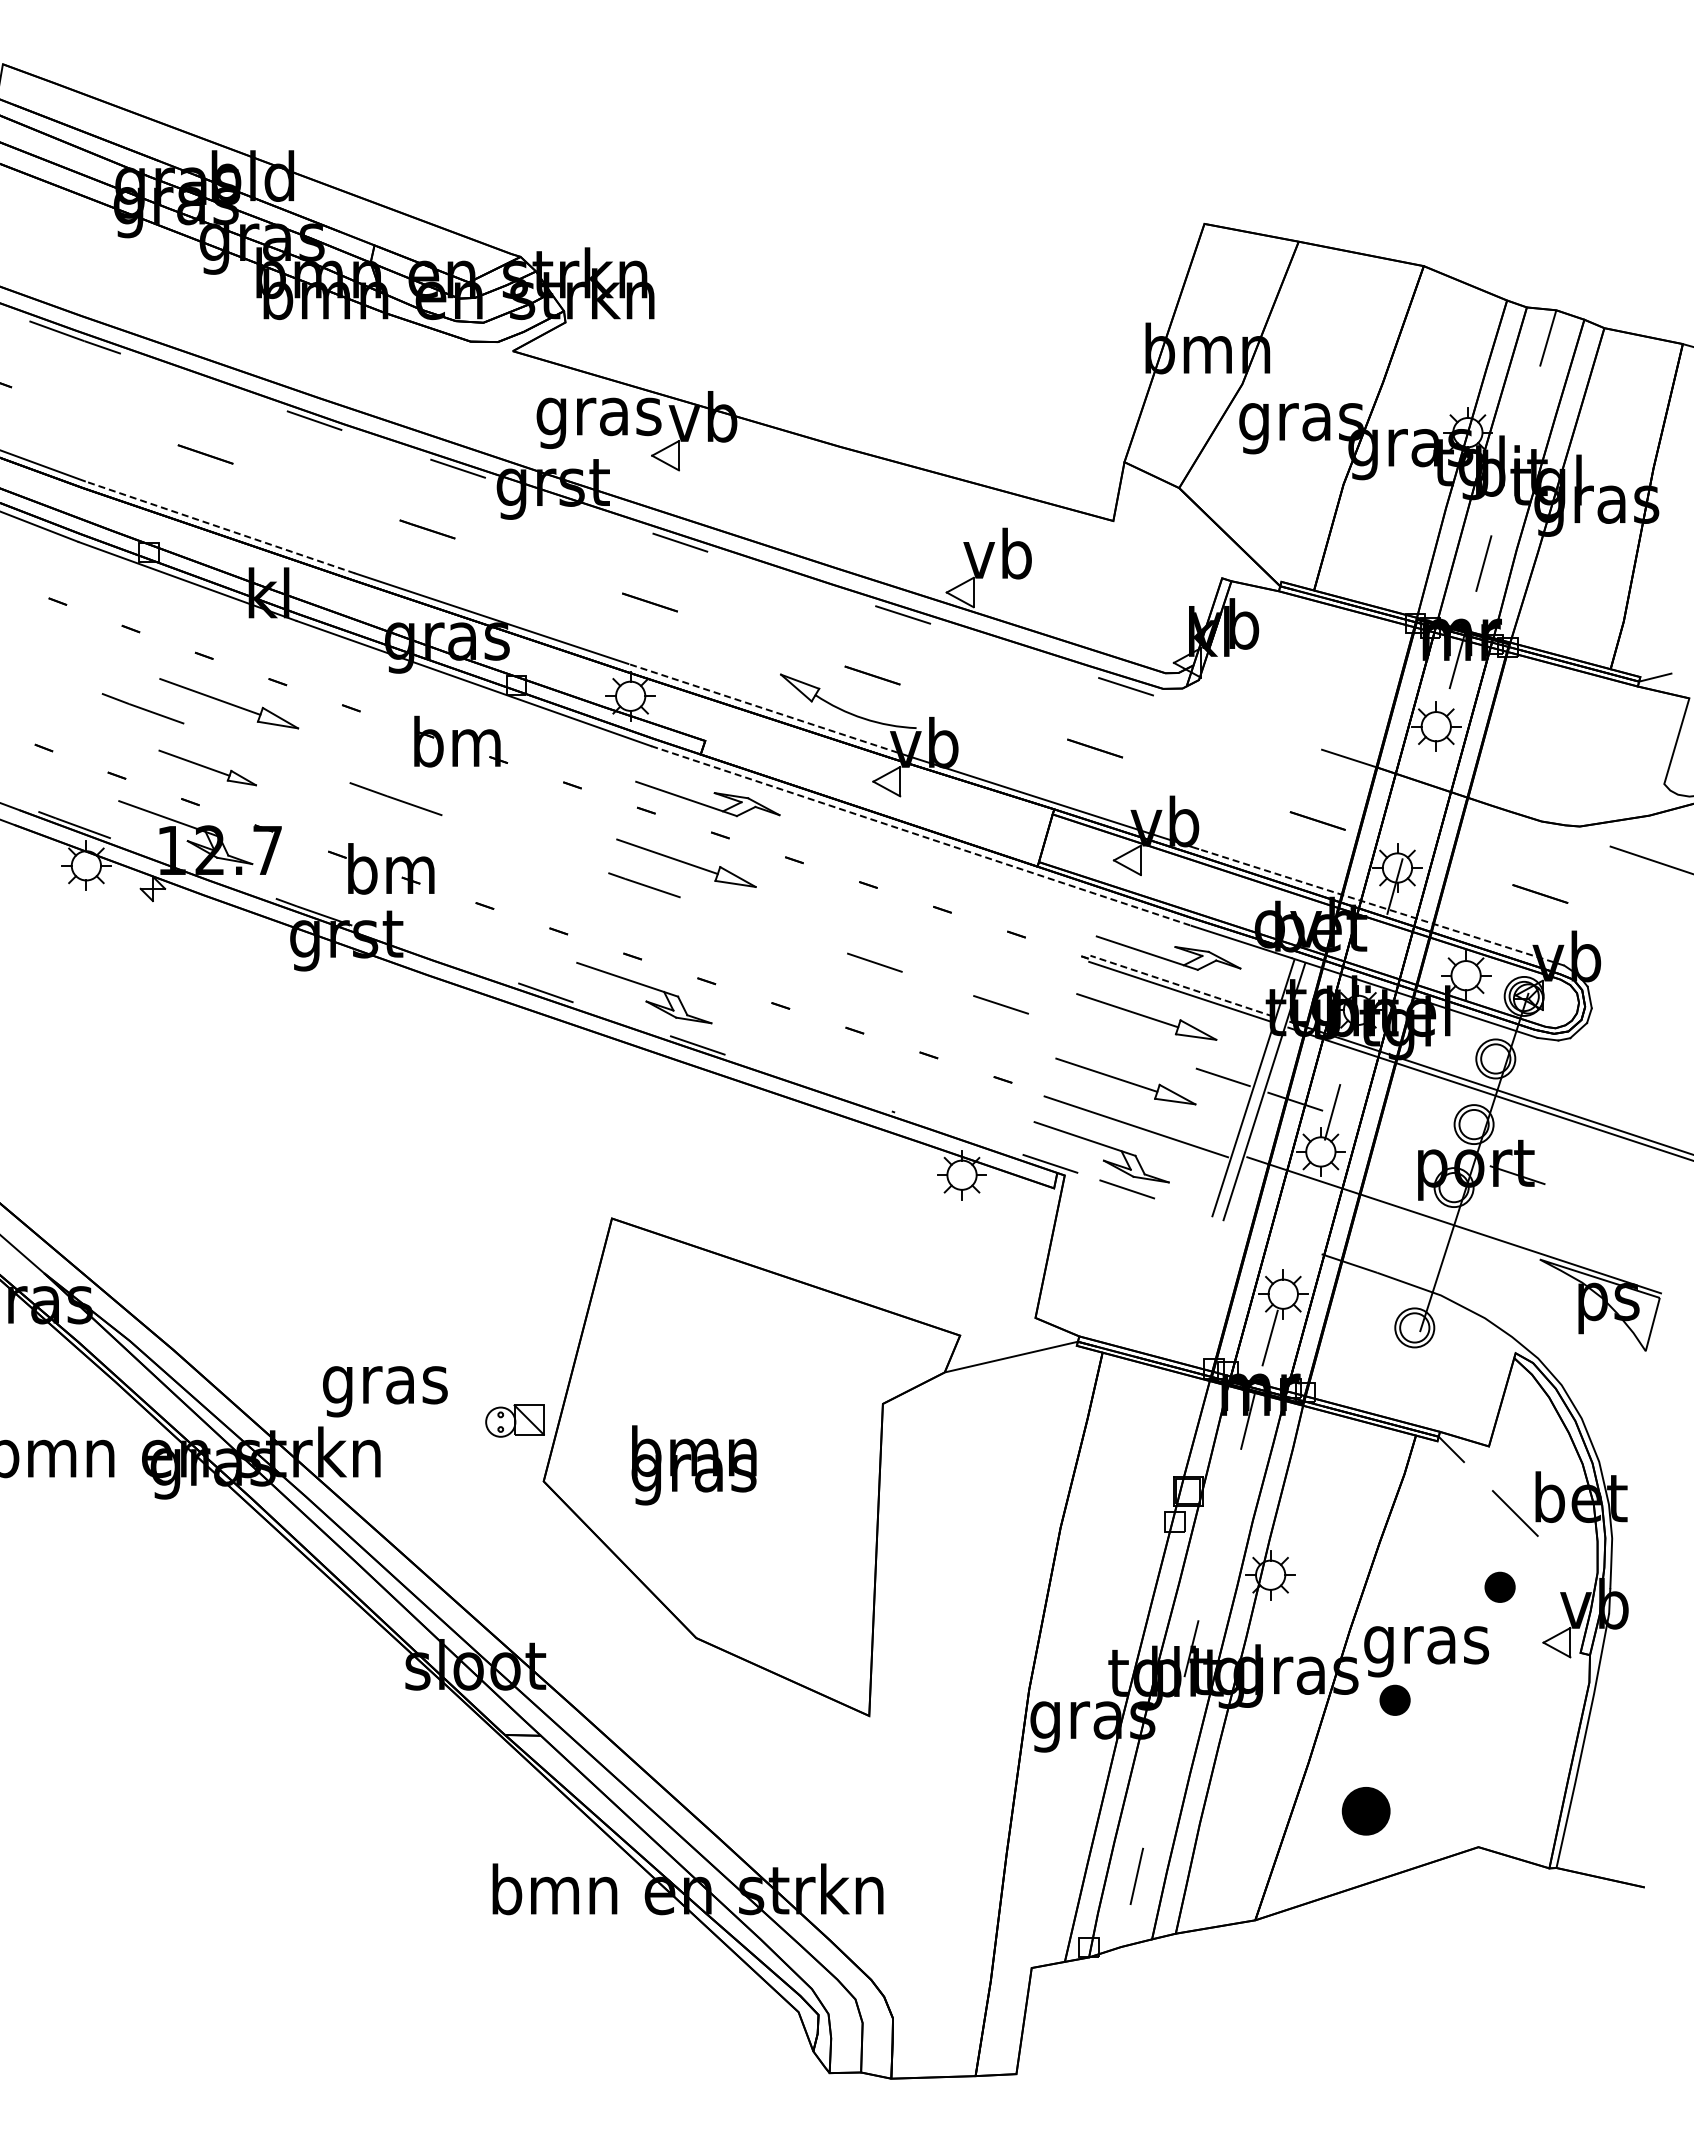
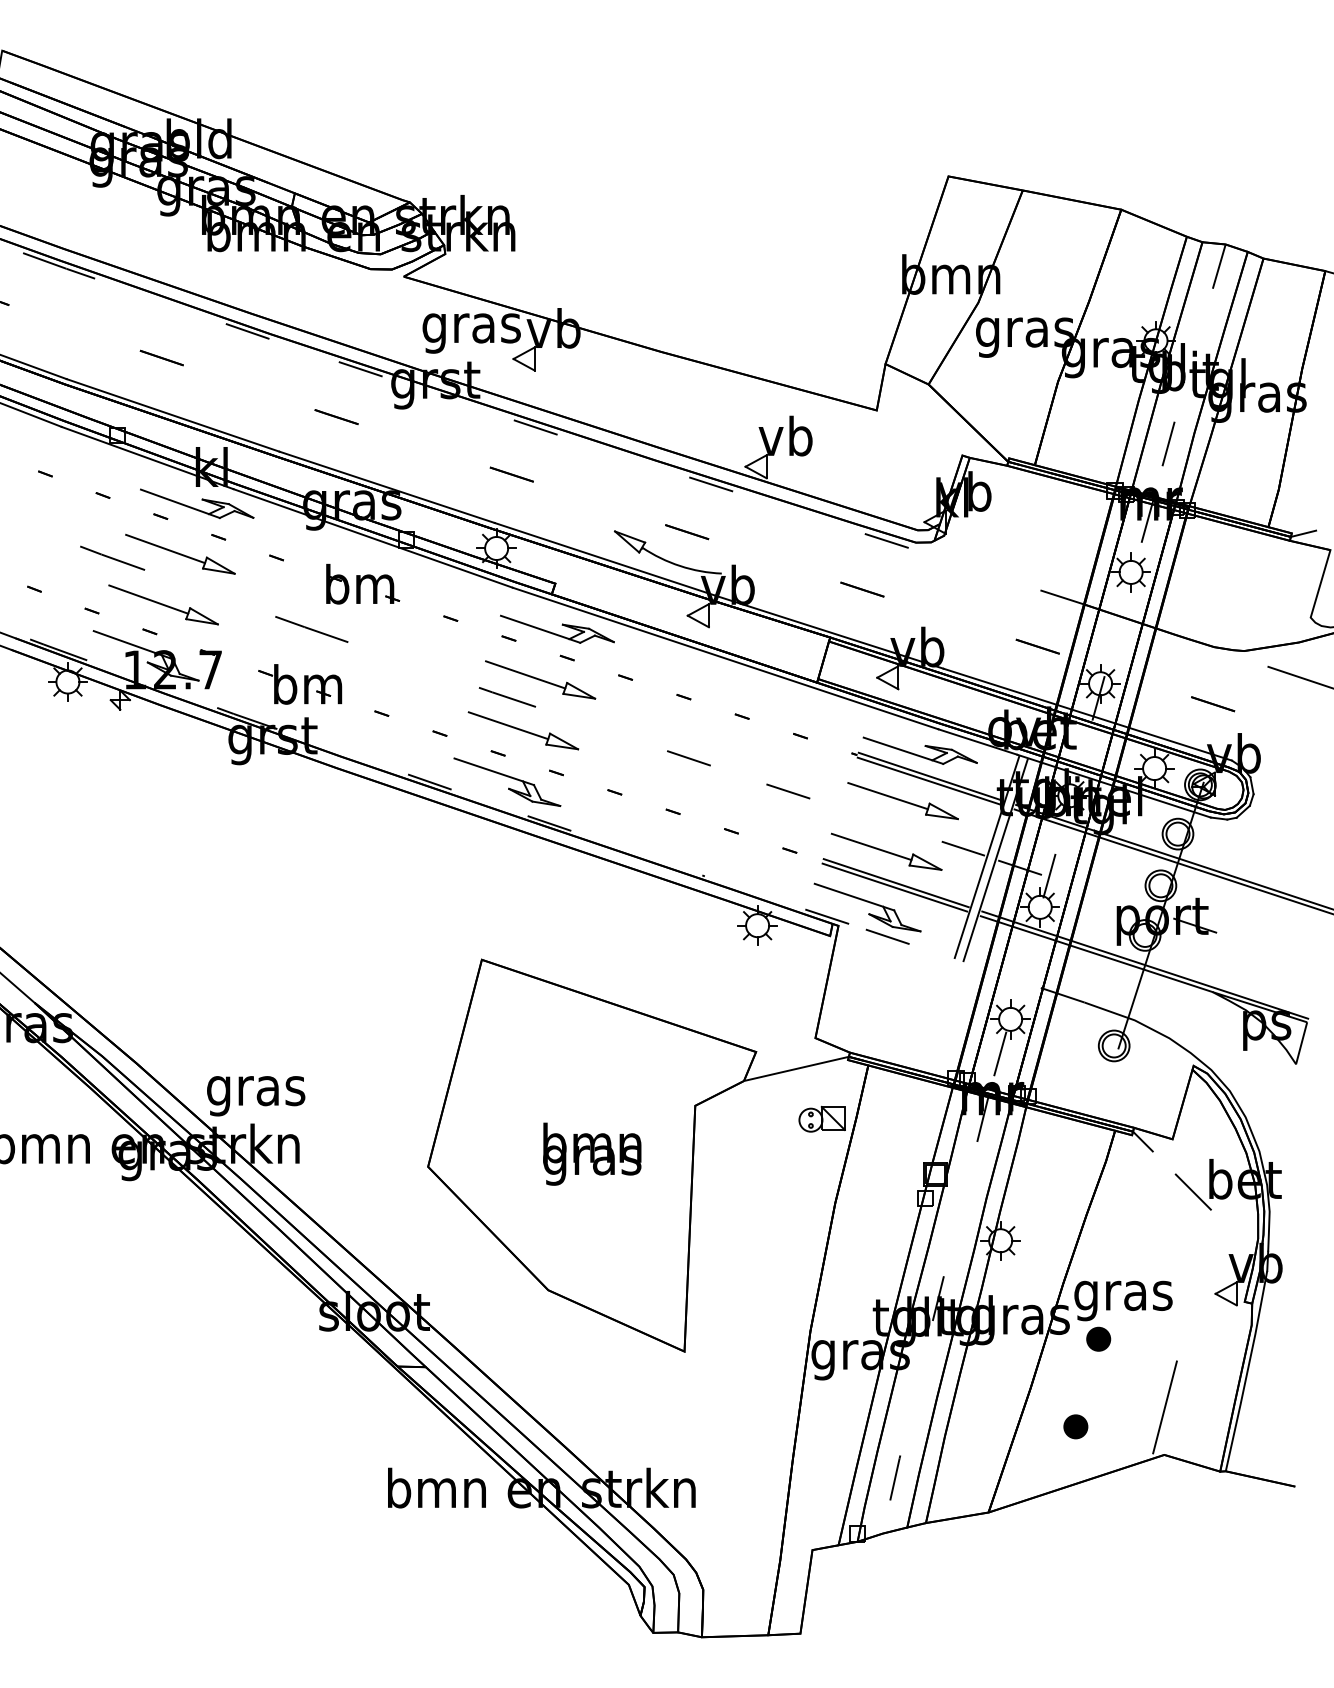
line: (219, 527) -> (172, 415), dashed -> solid
part: (248, 645) -> (195, 508), added
line: (767, 709) -> (604, 558), dashed -> solid
part: (207, 767) -> (163, 604), size x1.43
line: (921, 836) -> (725, 658), dashed -> solid
line: (1380, 907) -> (1087, 714), dashed -> solid
part: (664, 927) -> (523, 730), added
line: (1181, 985) -> (930, 776), dashed -> solid
line: (1138, 1120) -> (896, 882), added
line: (1392, 1211) -> (1096, 954), added
text: (385, 1391) -> (256, 1096), moved
part: (514, 1420) -> (821, 1118), moved
text: (693, 1465) -> (591, 1154), moved
part: (1499, 1586) -> (1180, 1249), removed
line: (1479, 1786) -> (1165, 1407), added
part: (1365, 1811) -> (1075, 1426), size x0.62

